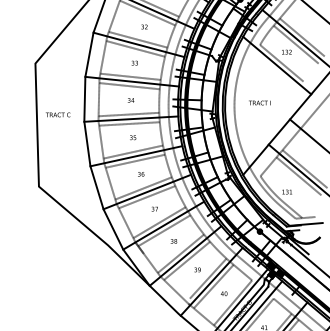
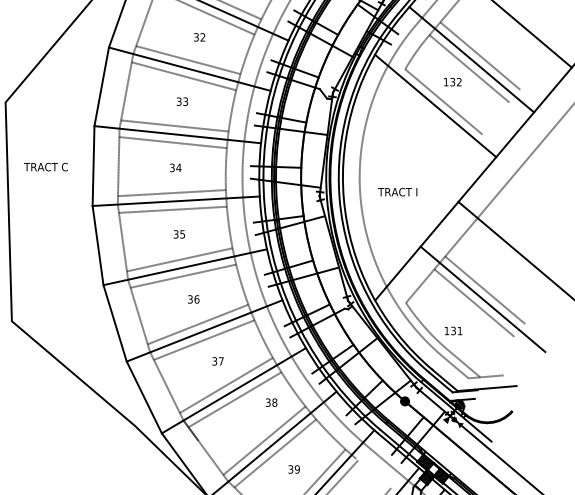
text: (259, 102) -> (397, 191), moved
text: (58, 114) -> (46, 166), moved
text: (173, 241) -> (270, 402), moved
line: (242, 272) -> (373, 474), removed

